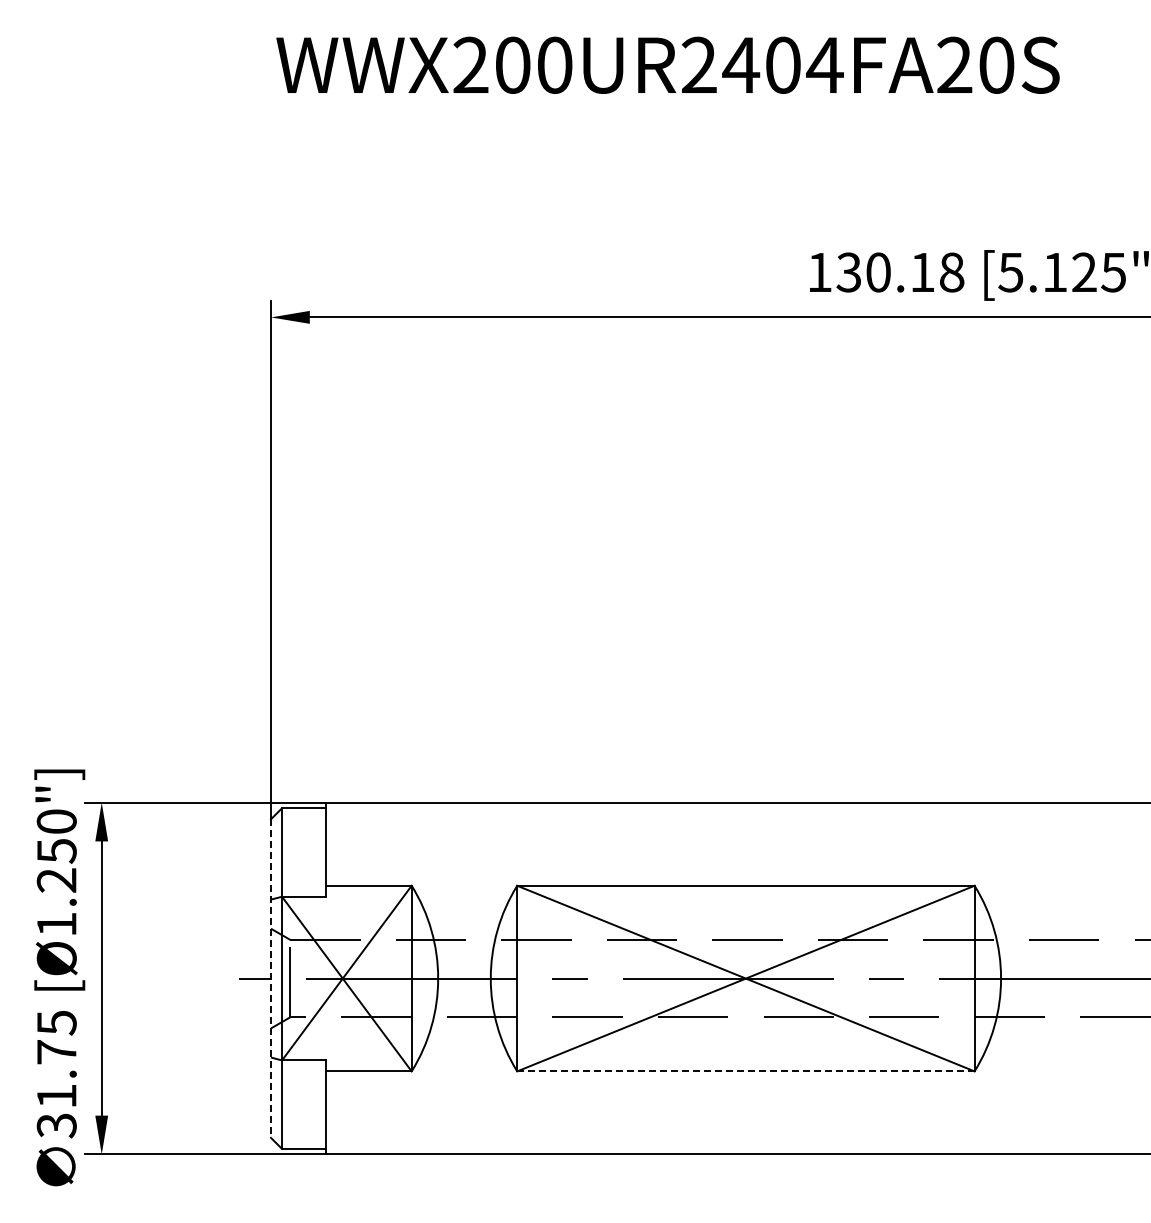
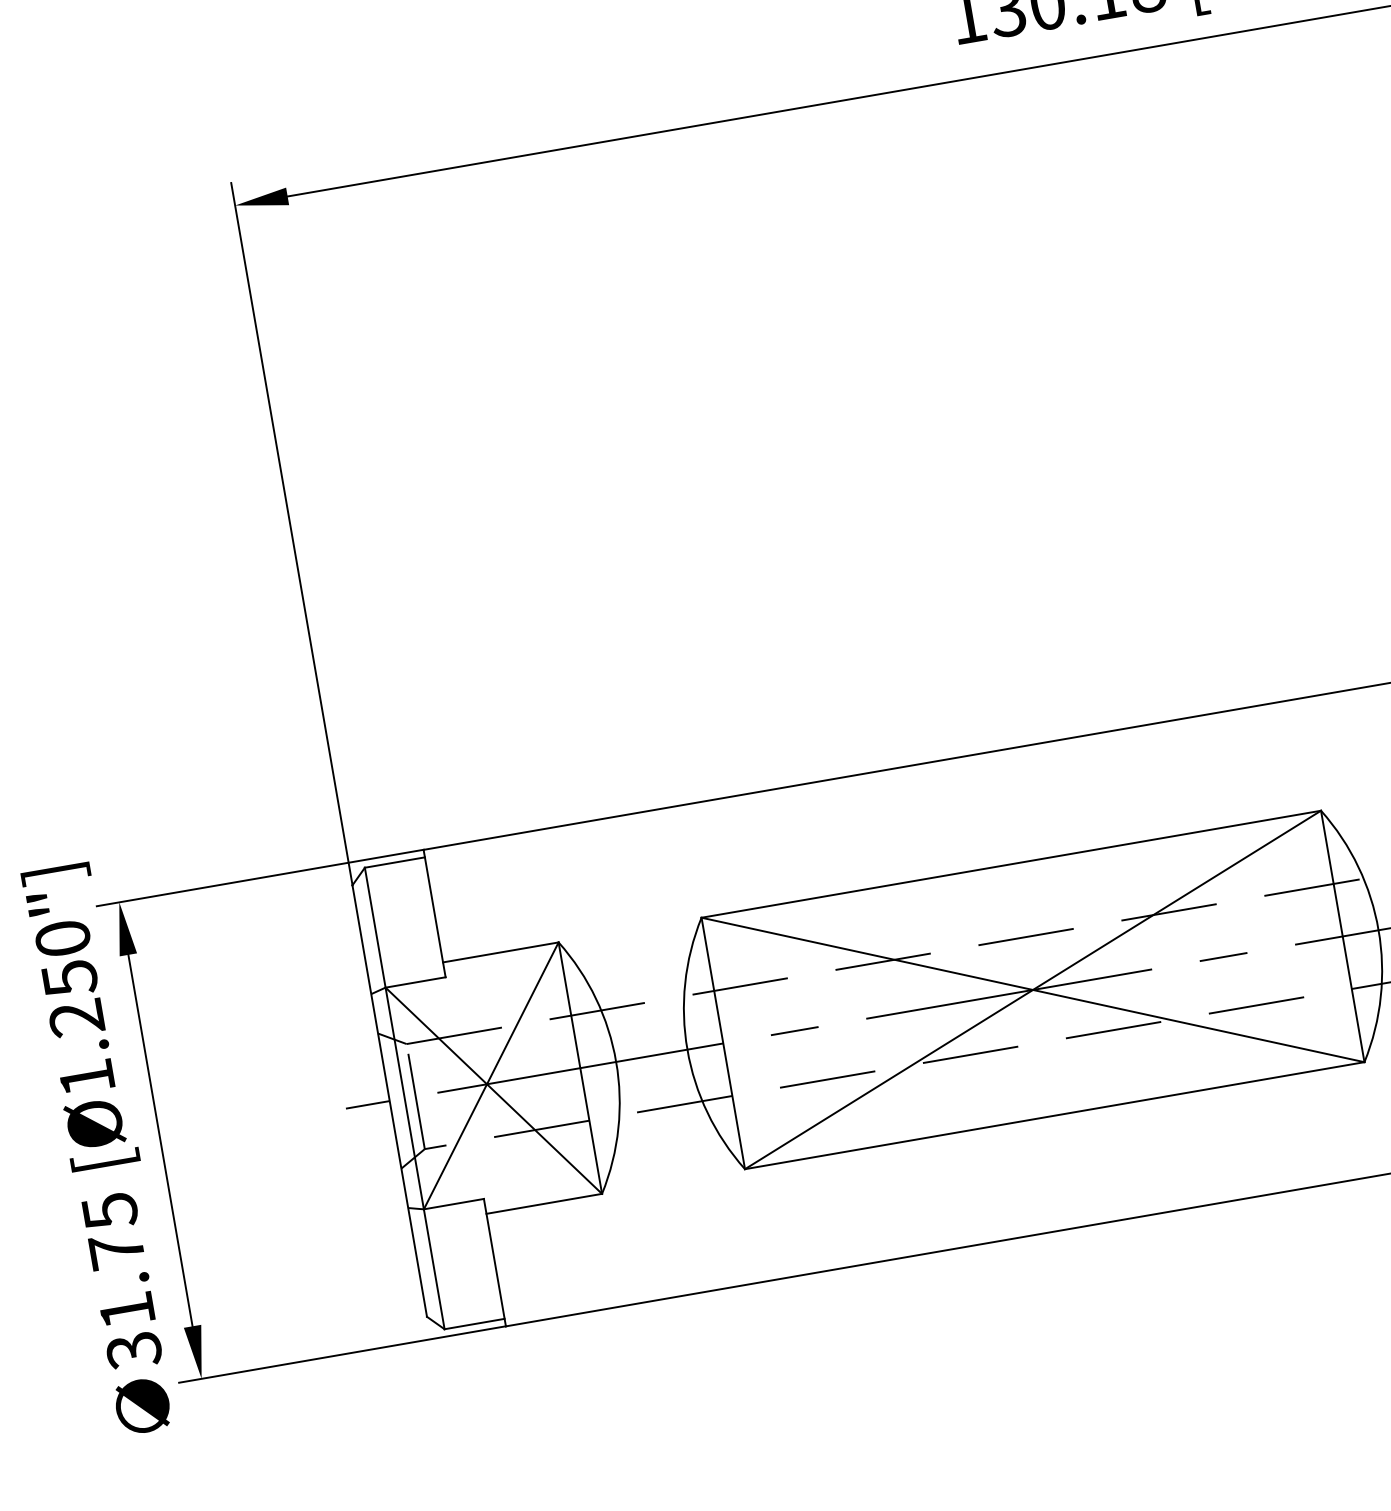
line: (270, 979) -> (389, 1102), dashed -> solid
line: (745, 1071) -> (1054, 1115), dashed -> solid

